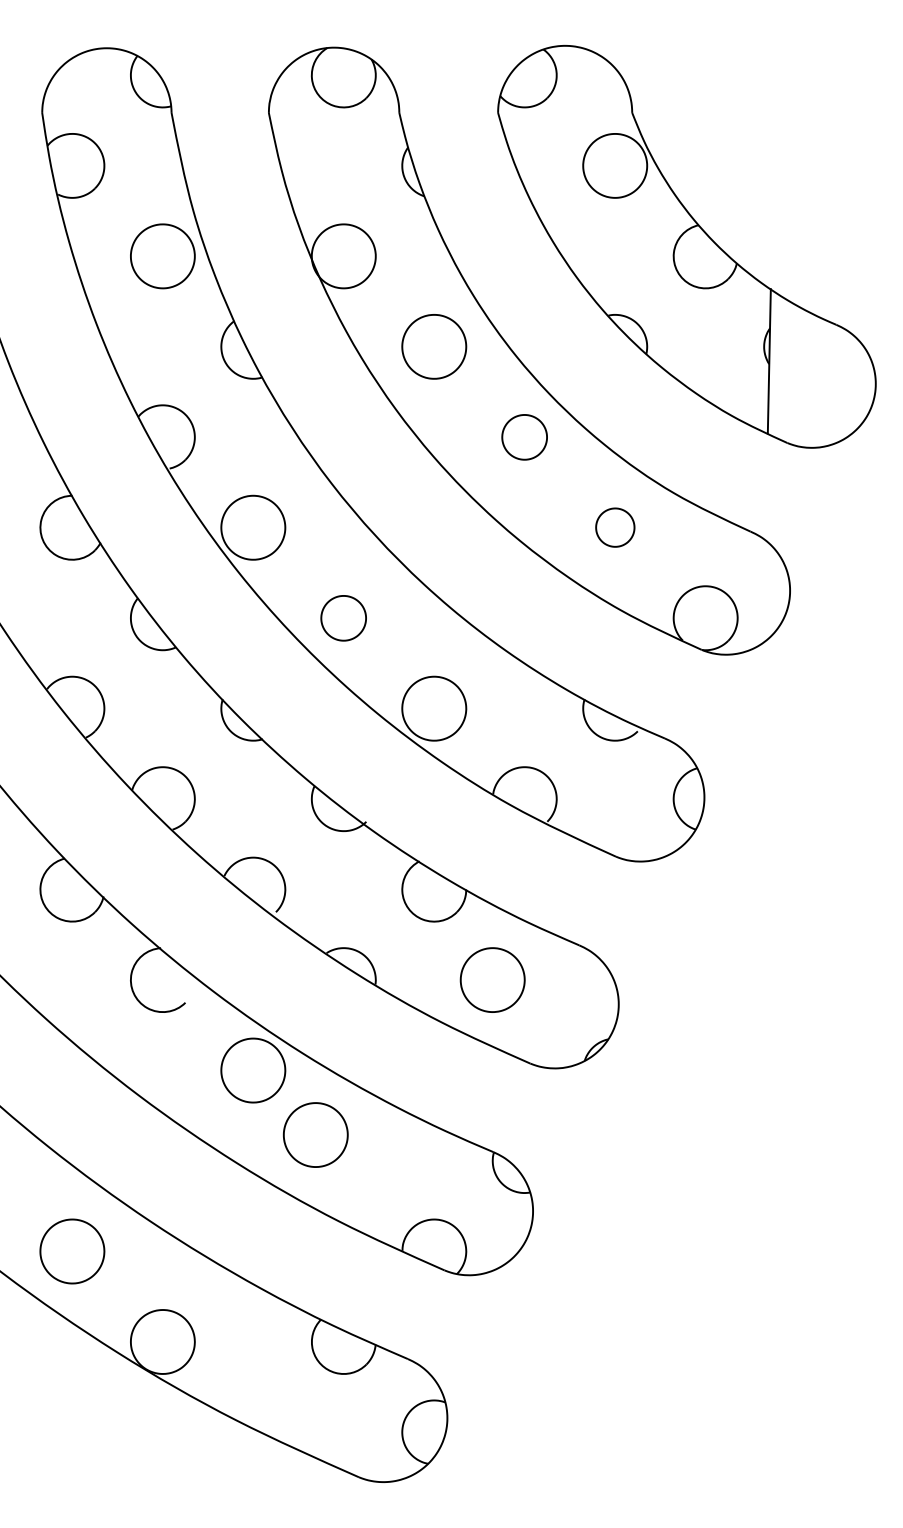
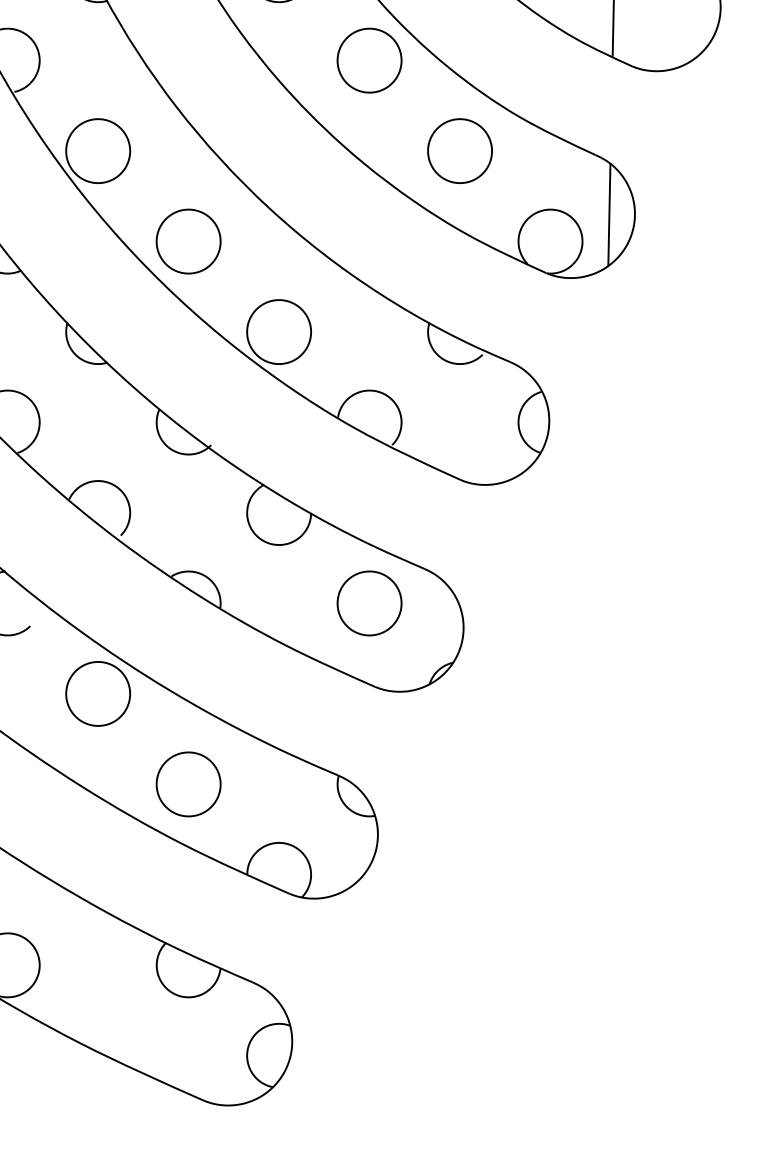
part: (524, 437) -> (369, 60), size x1.43
part: (615, 527) -> (460, 150), size x1.67
line: (764, 591) -> (609, 214), added
part: (343, 618) -> (188, 241), size x1.43
part: (492, 979) -> (369, 602), moved
part: (315, 1134) -> (188, 783), moved

